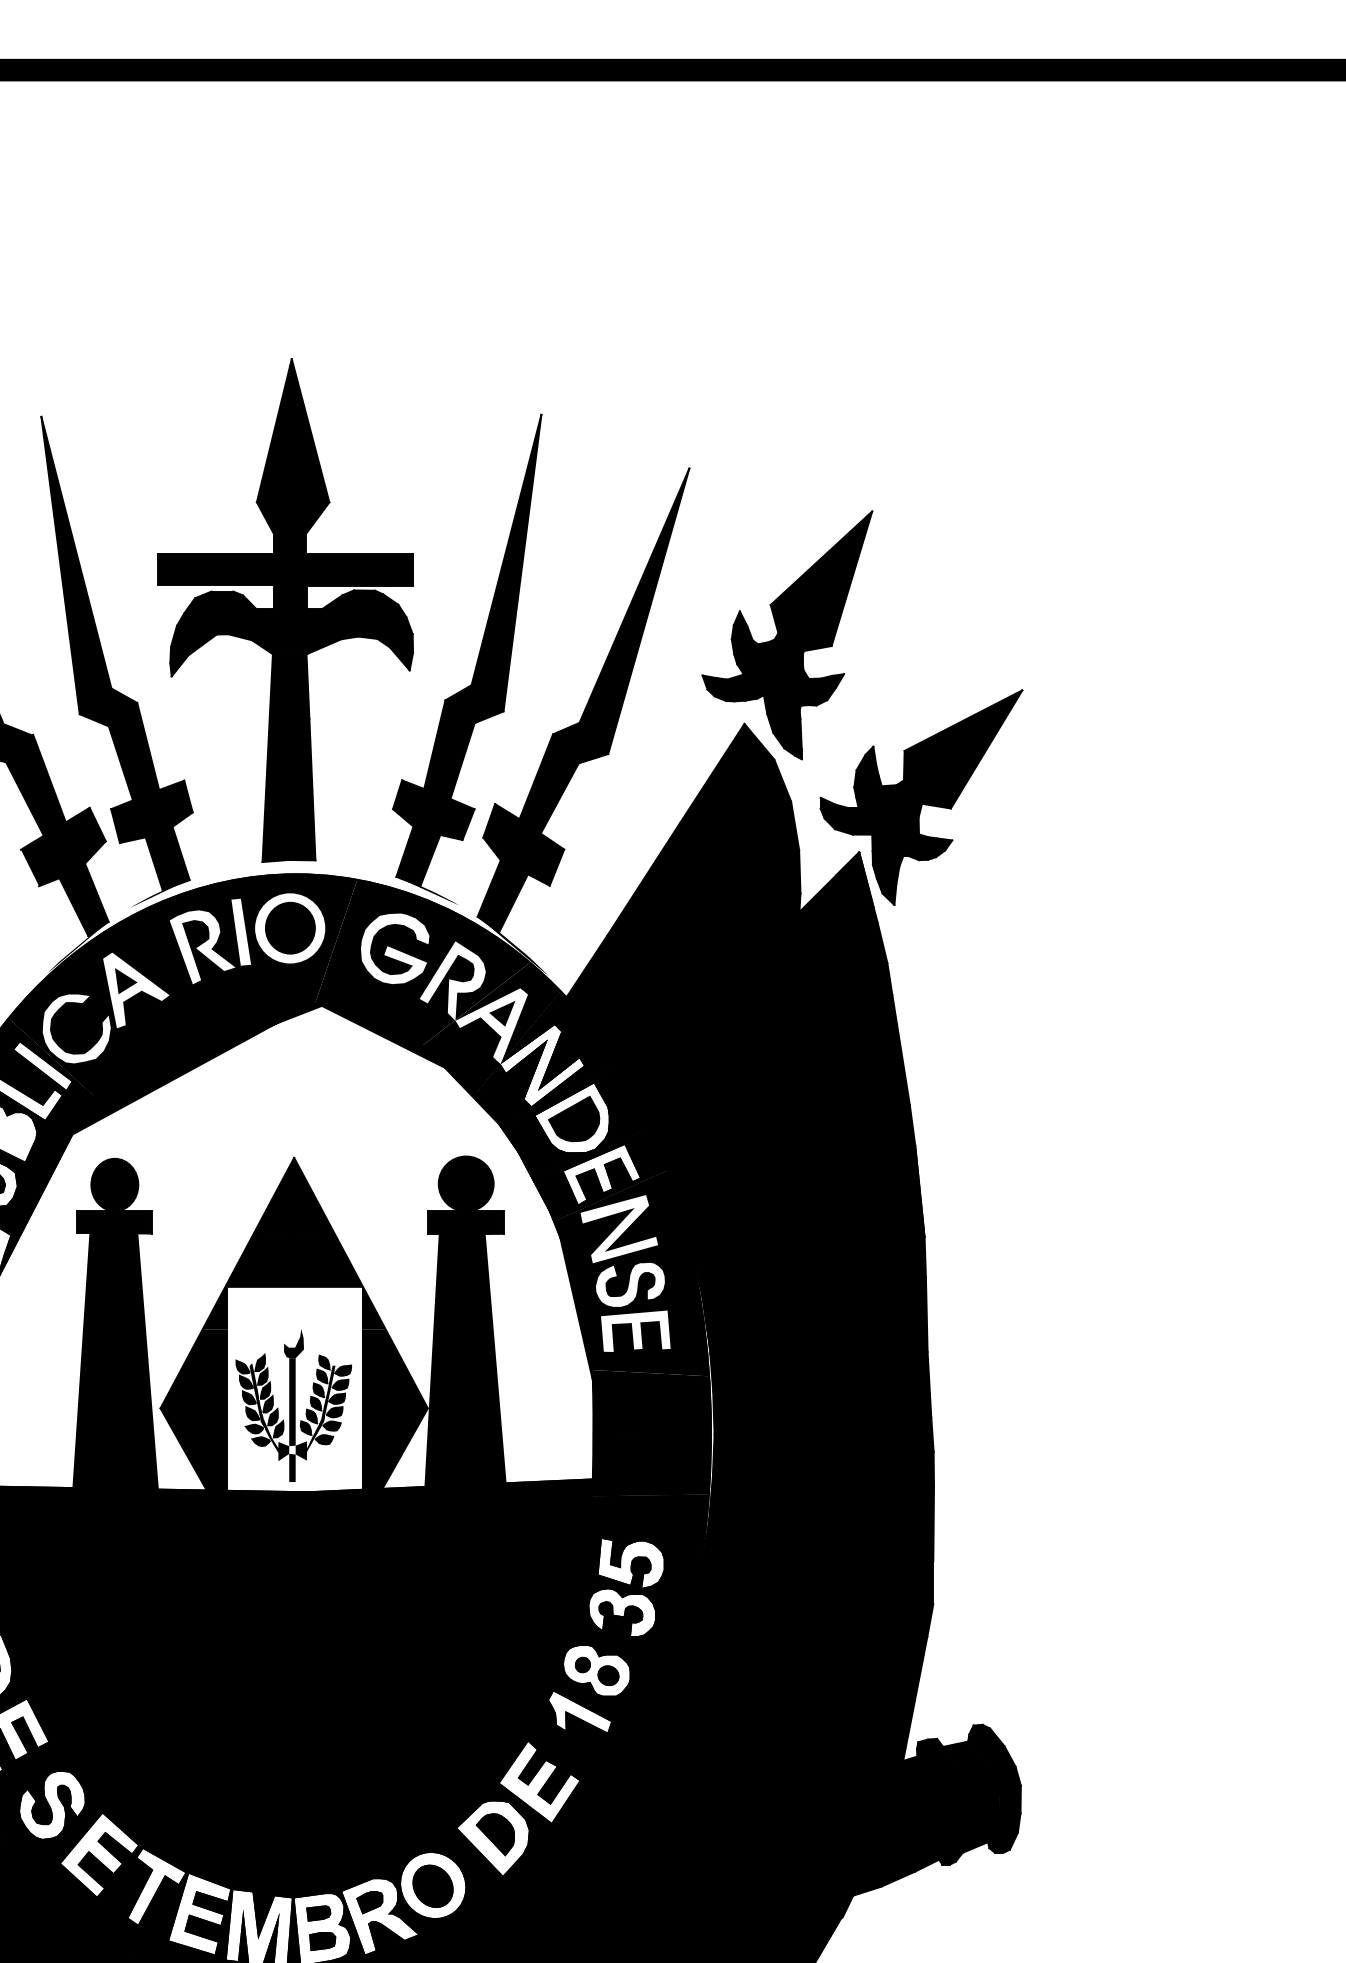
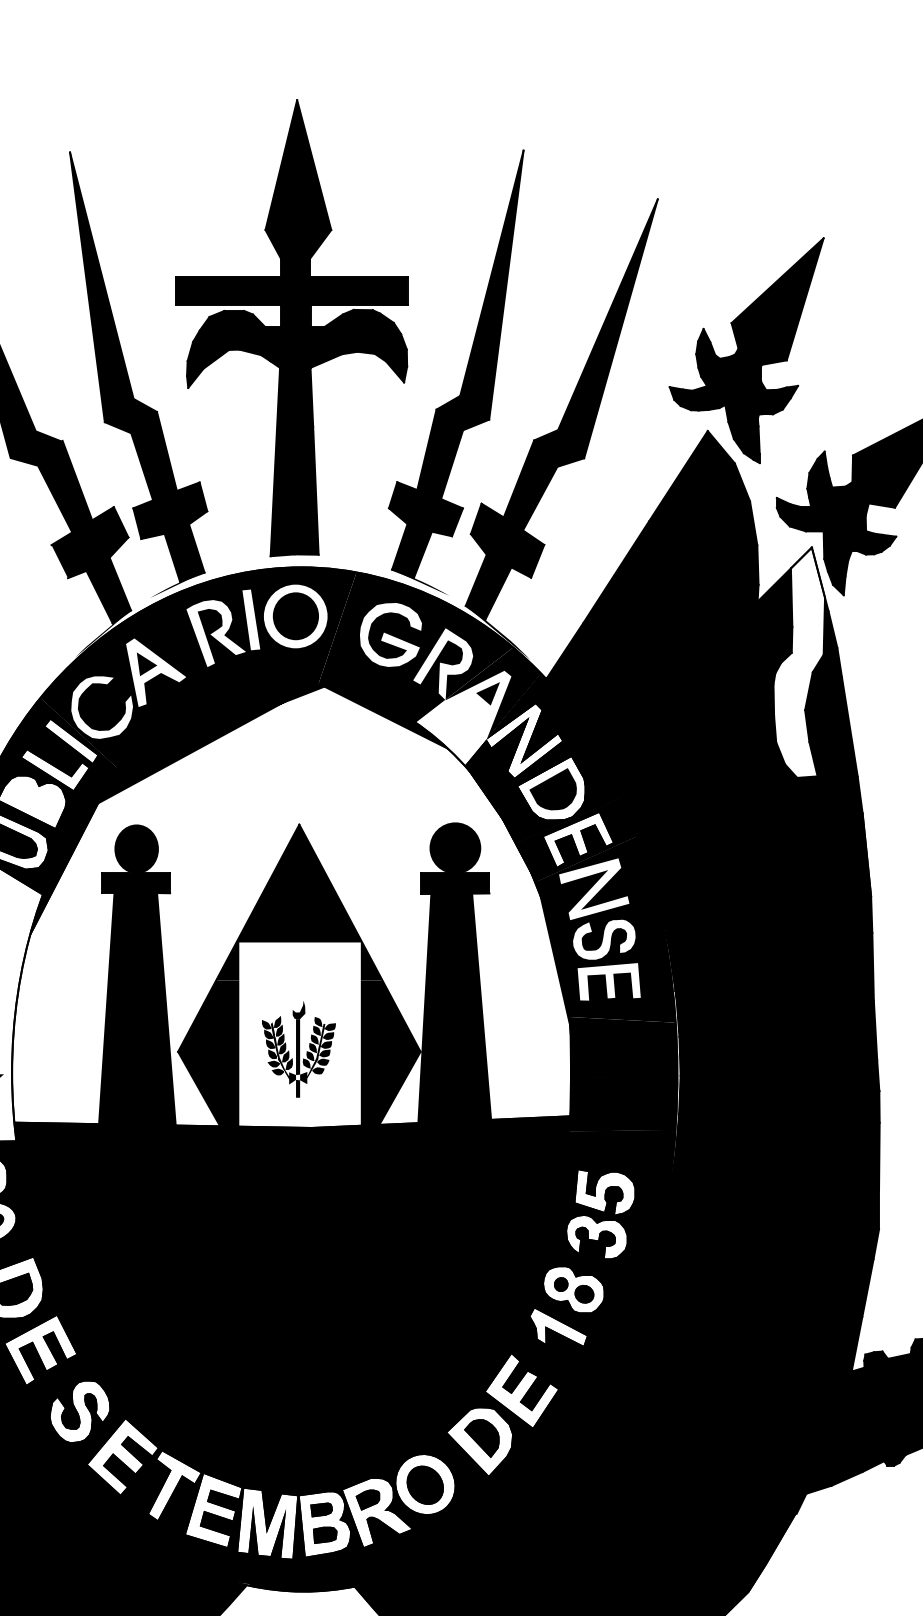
fill: (844, 979) -> (798, 662), removed
fill: (467, 1078) -> (456, 752), removed
part: (293, 1405) -> (298, 1049), size x0.7

